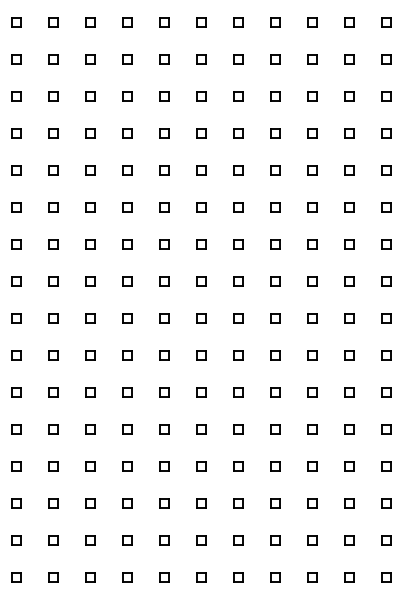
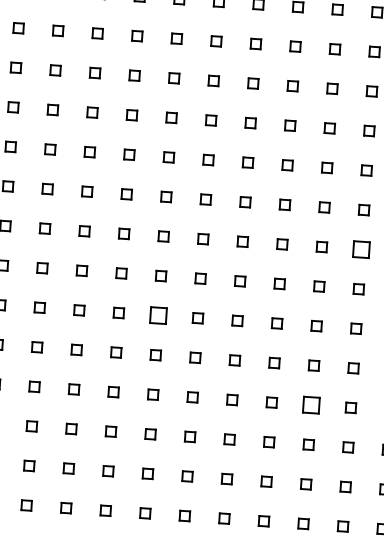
part: (349, 318) -> (361, 249), size x1.6
part: (164, 392) -> (158, 315), size x1.6
part: (312, 466) -> (311, 405), size x1.6

